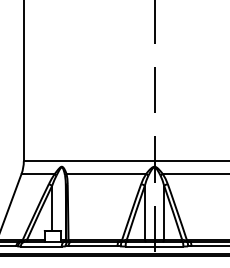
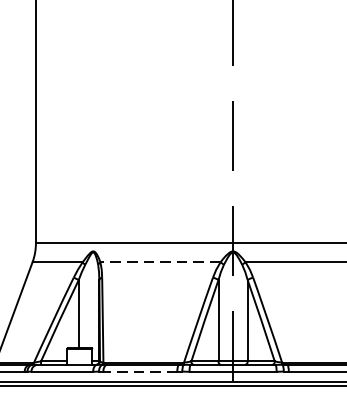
line: (106, 174) -> (160, 263), solid -> dashed
line: (93, 246) -> (141, 371), solid -> dashed

